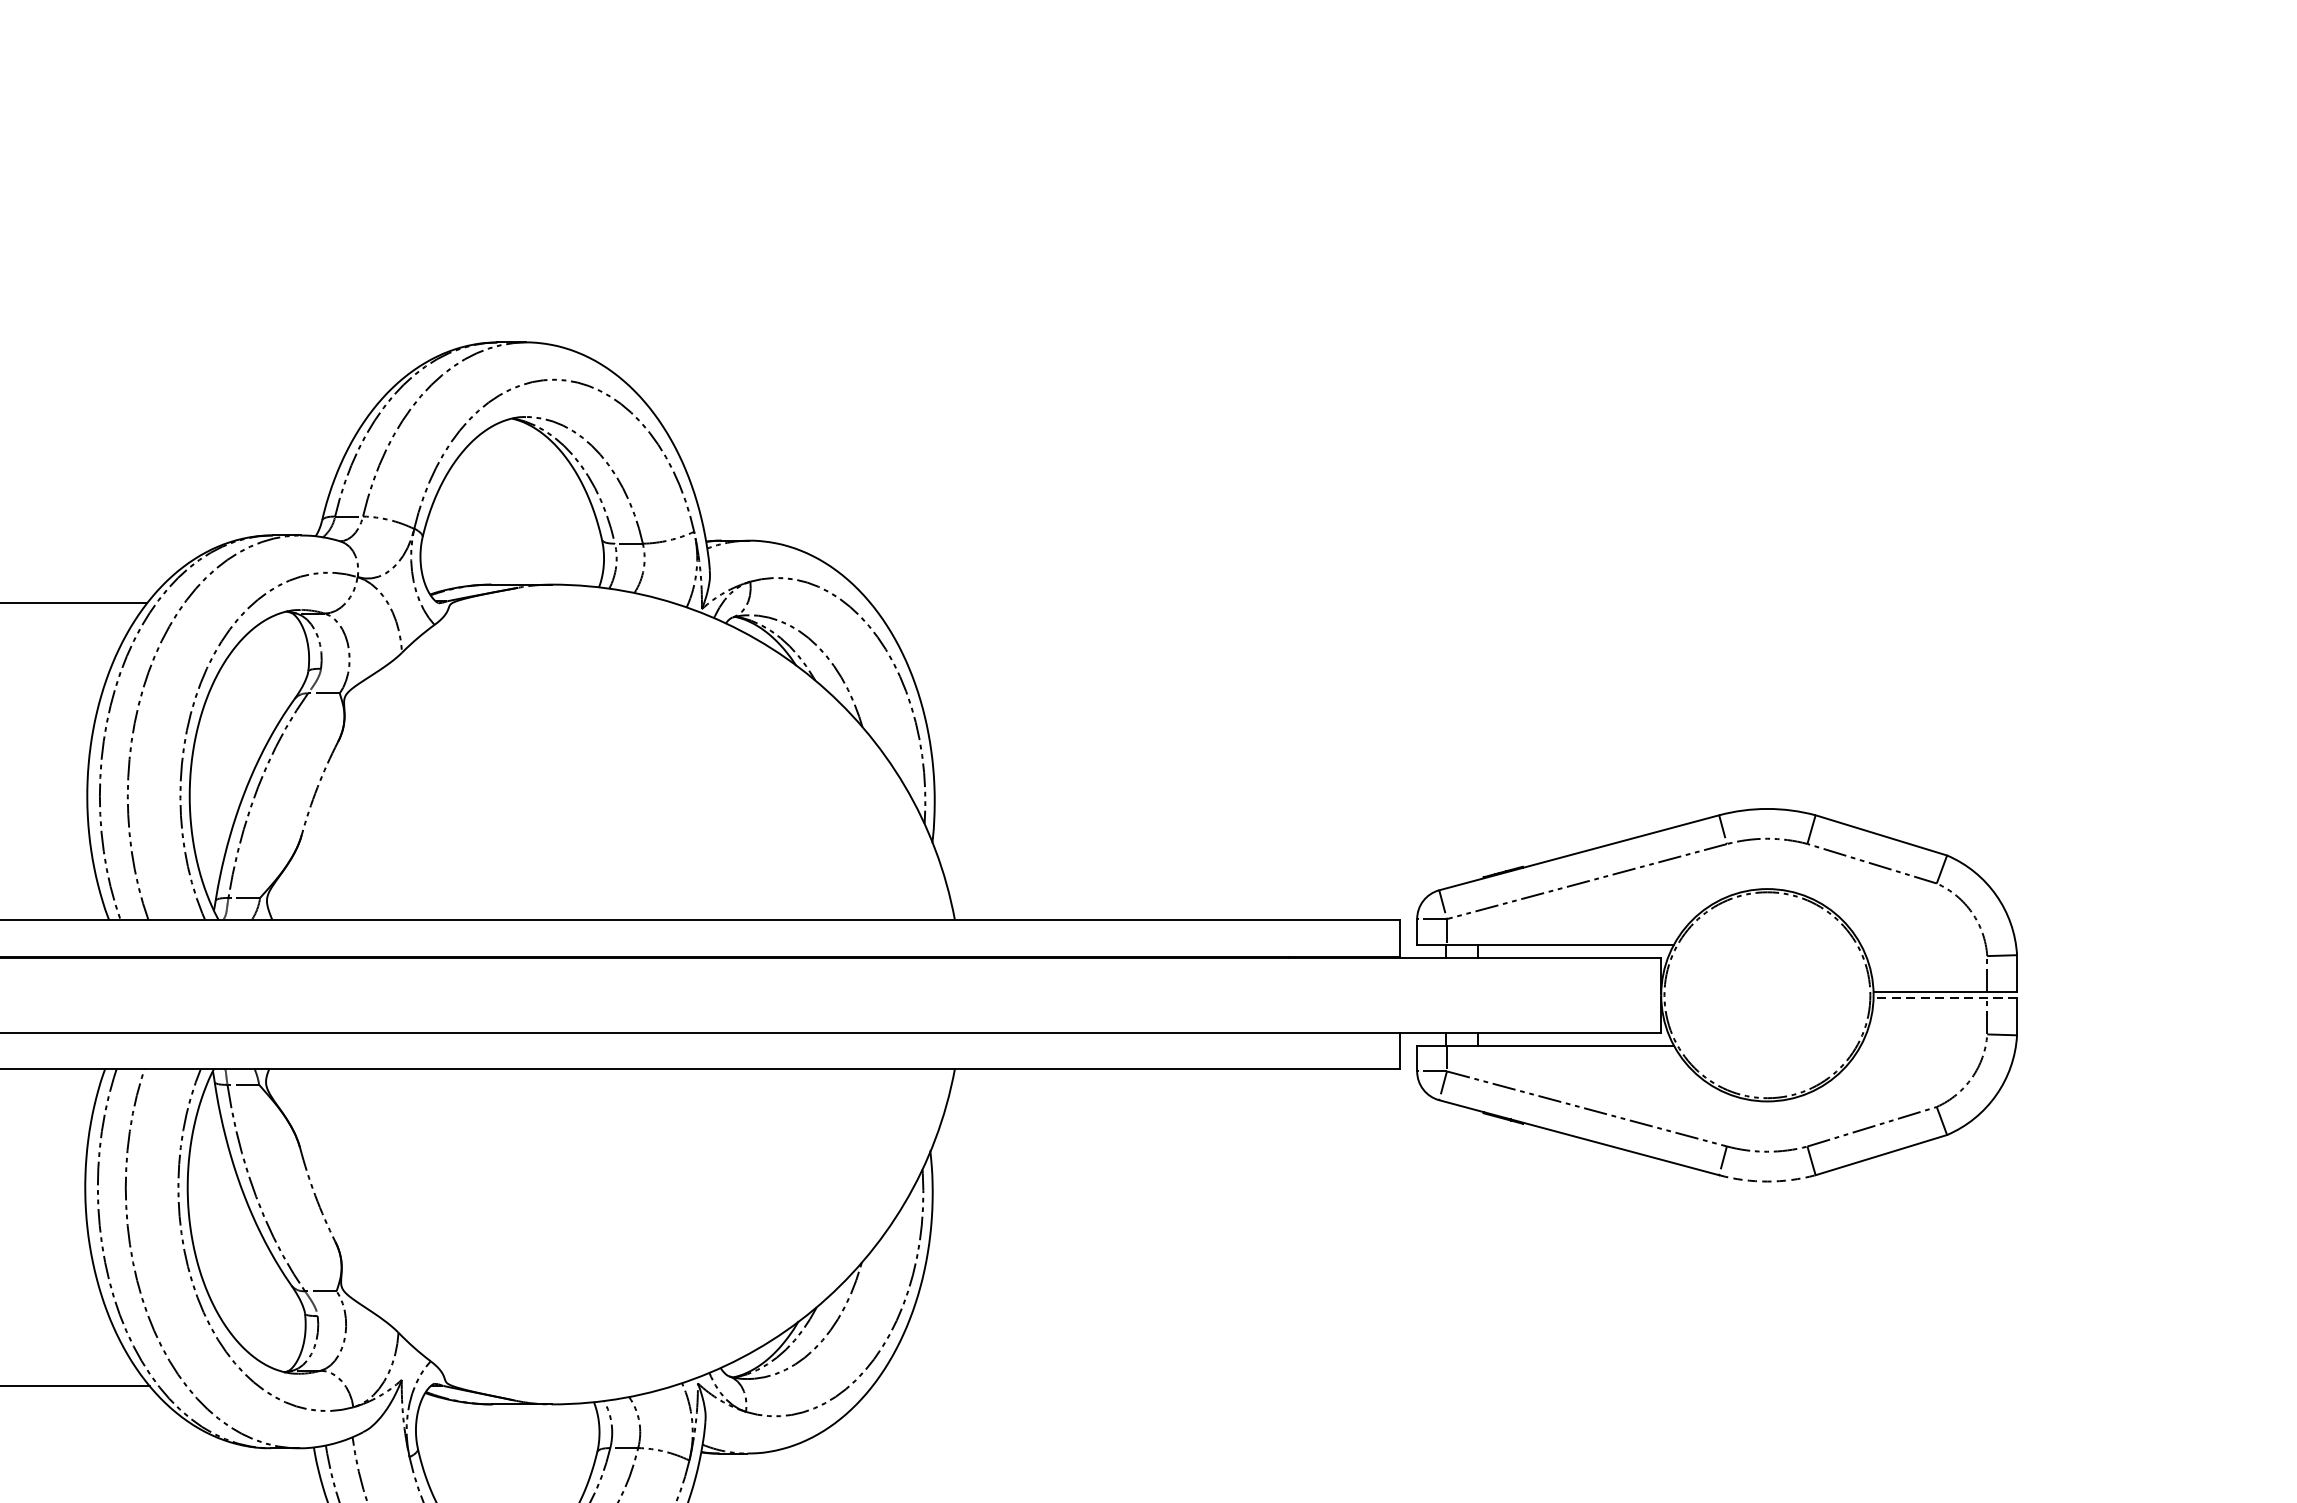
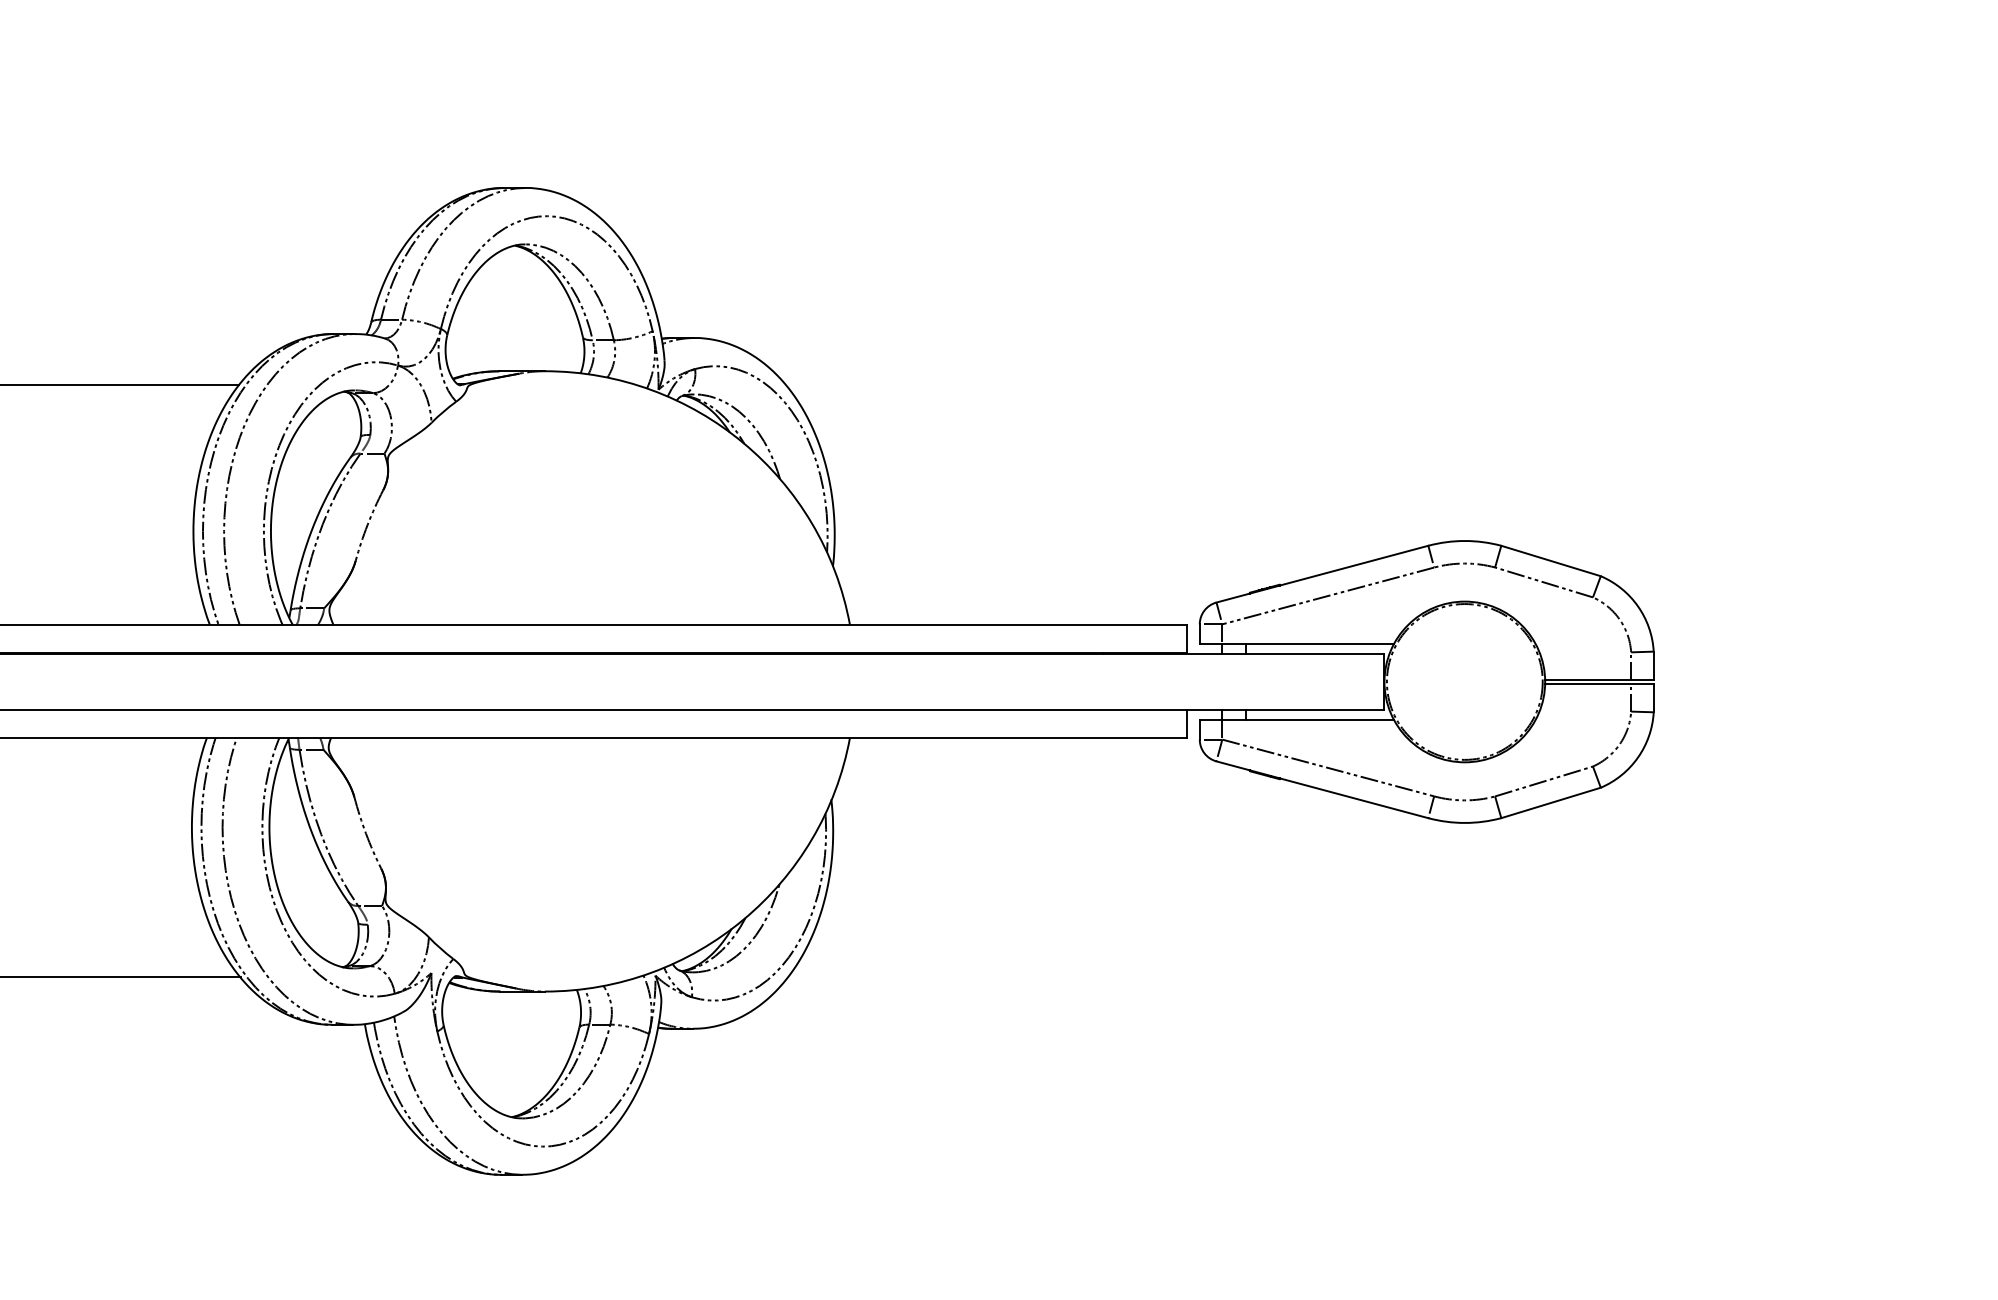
line: (1944, 998) -> (1598, 684), dashed -> solid
arc: (1766, 1180) -> (1464, 822), dashed -> solid

